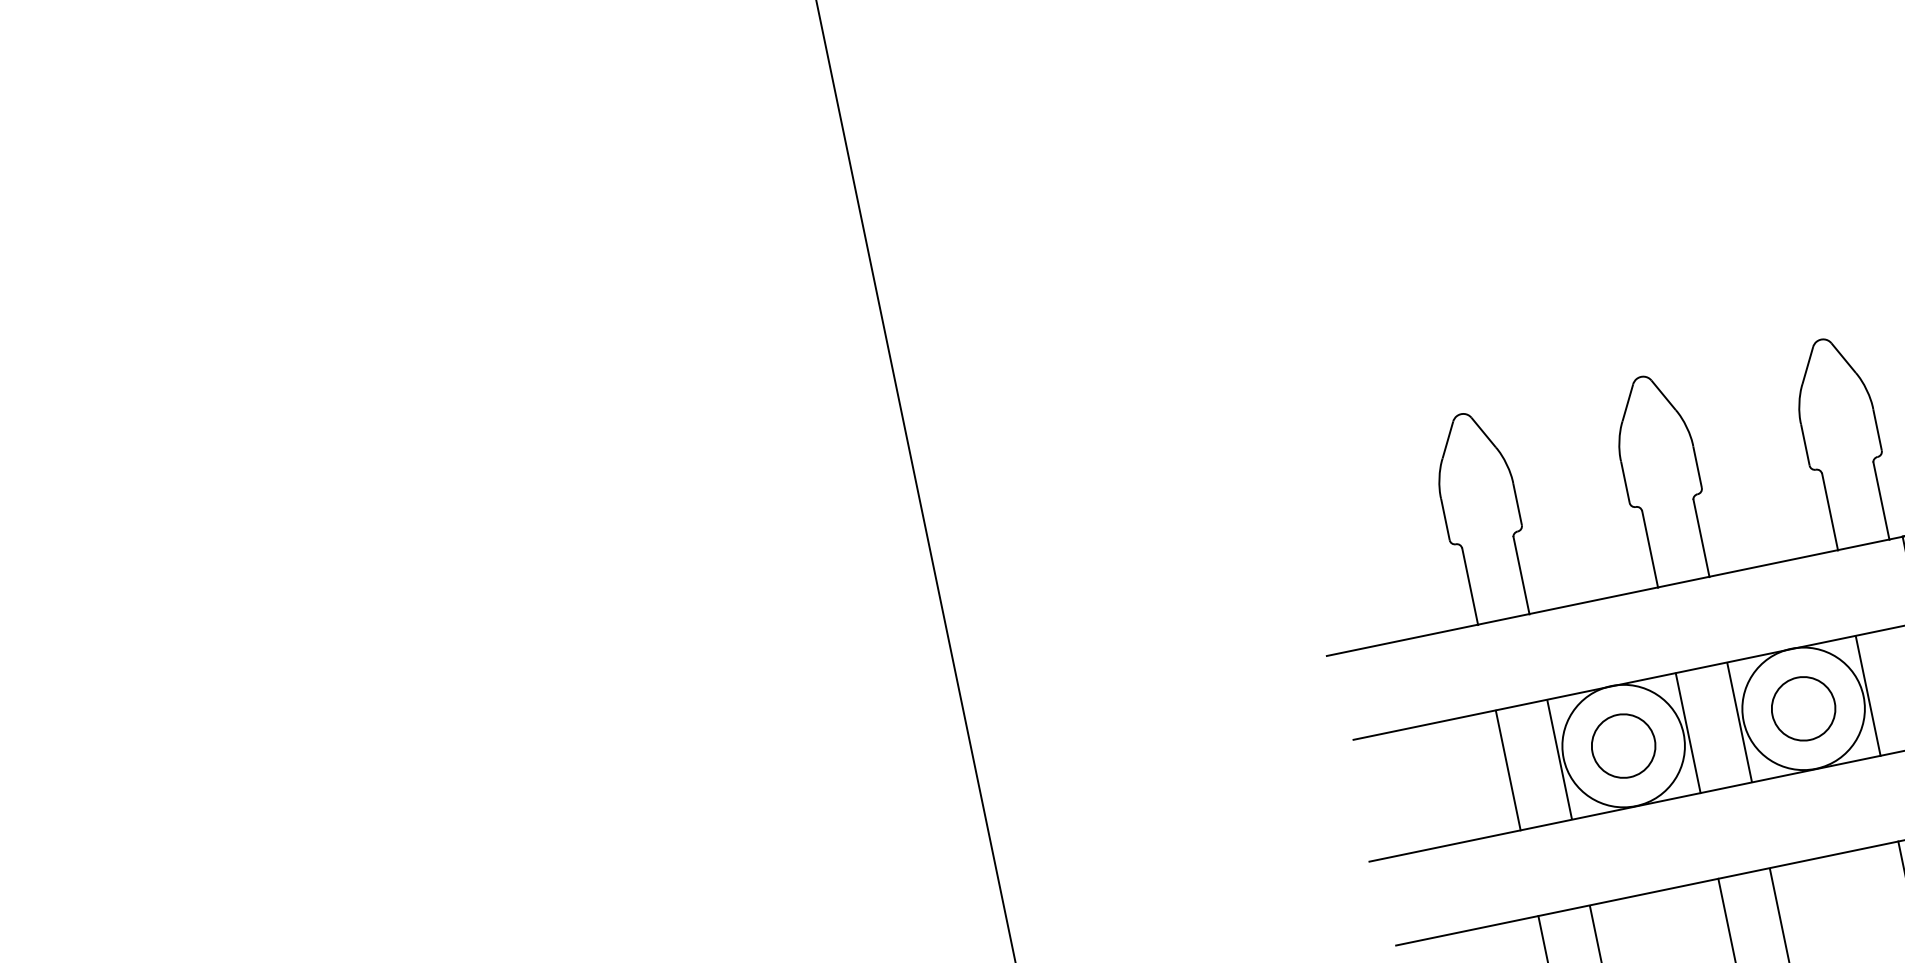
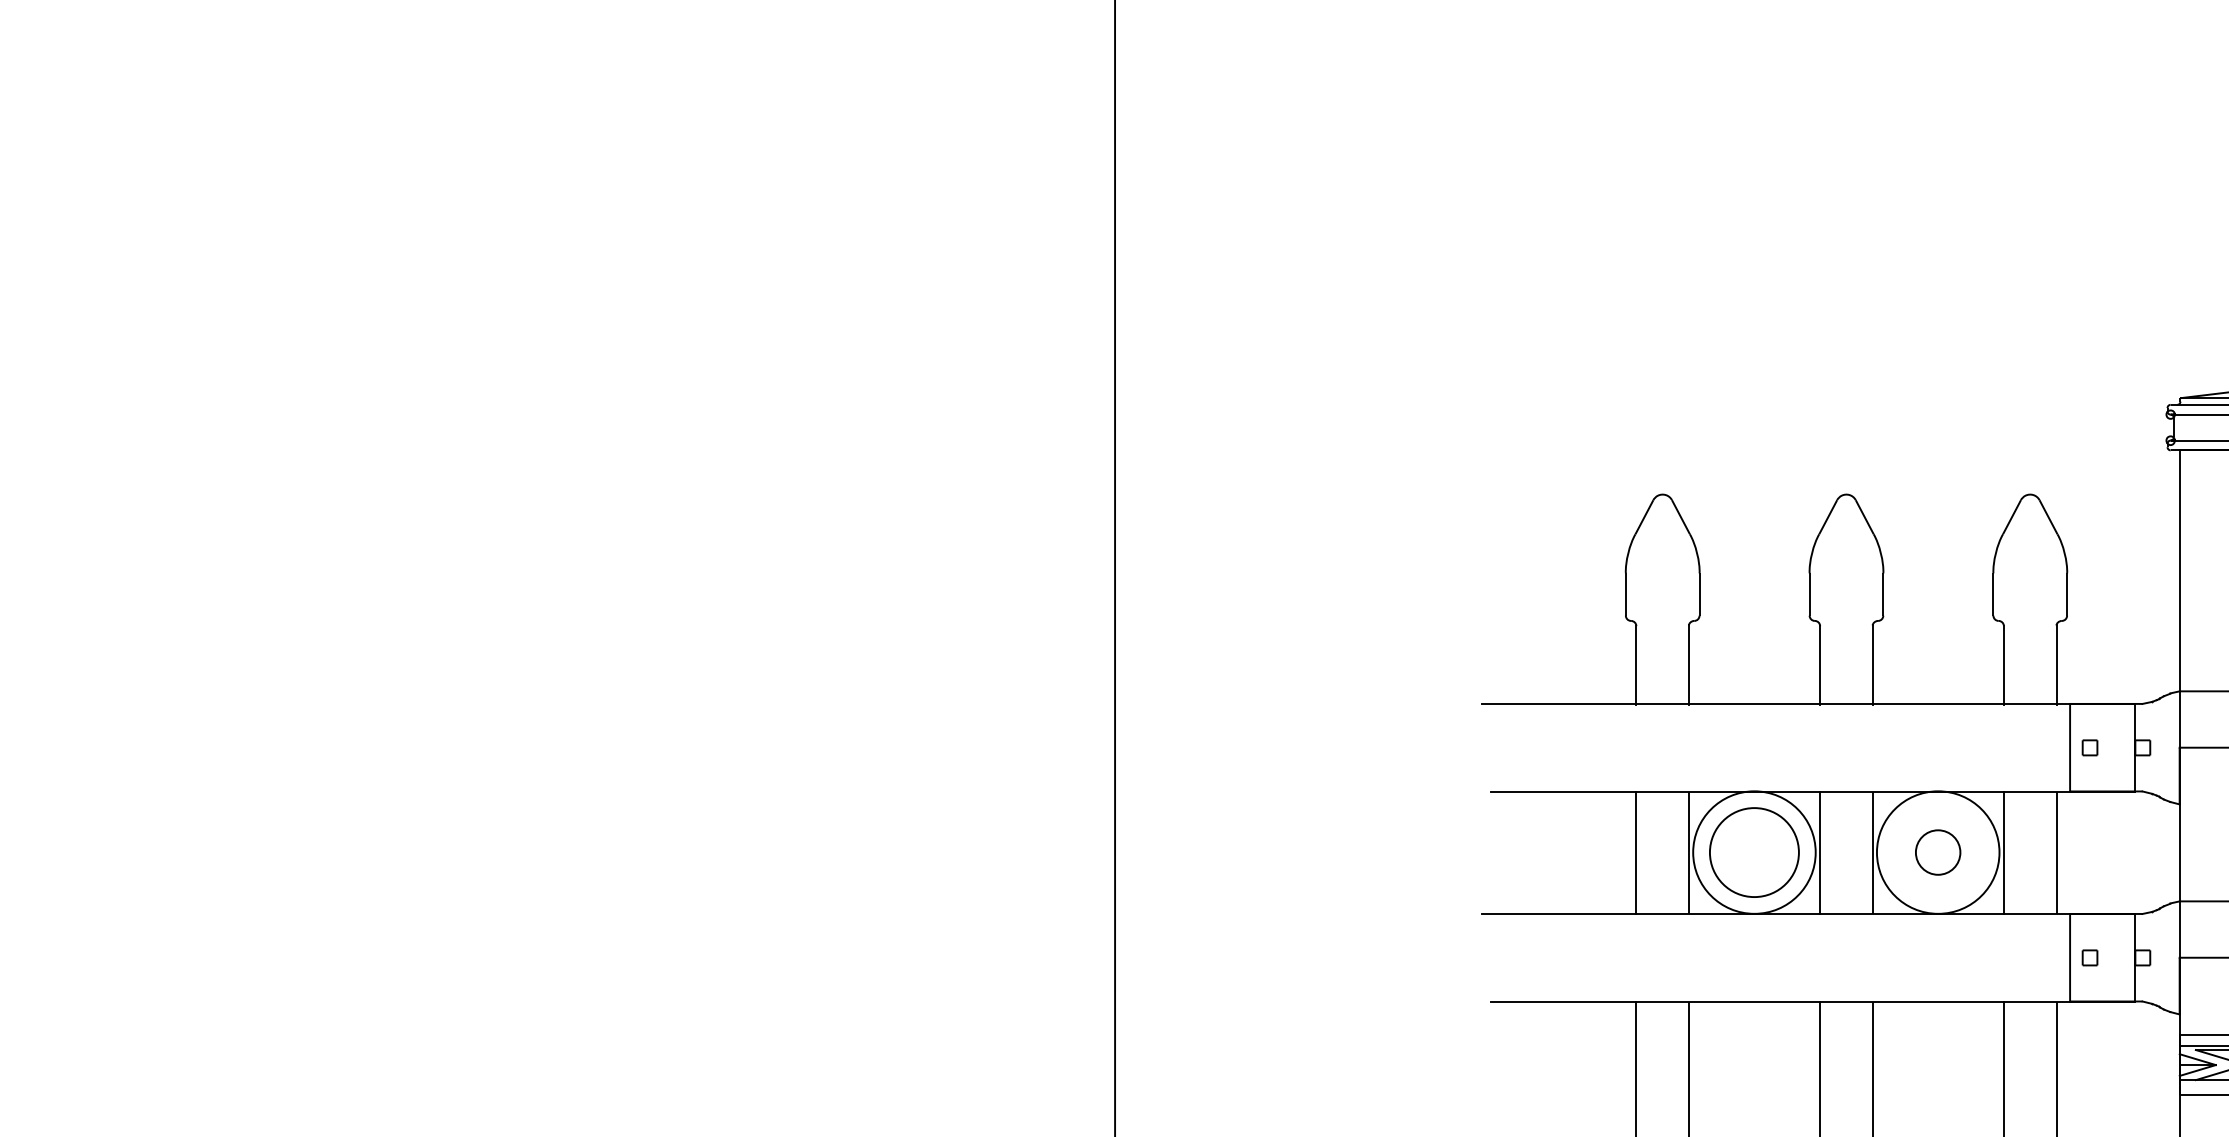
circle: (1802, 708) -> (1937, 852), size x0.7
circle: (1623, 746) -> (1754, 852), size x1.4

